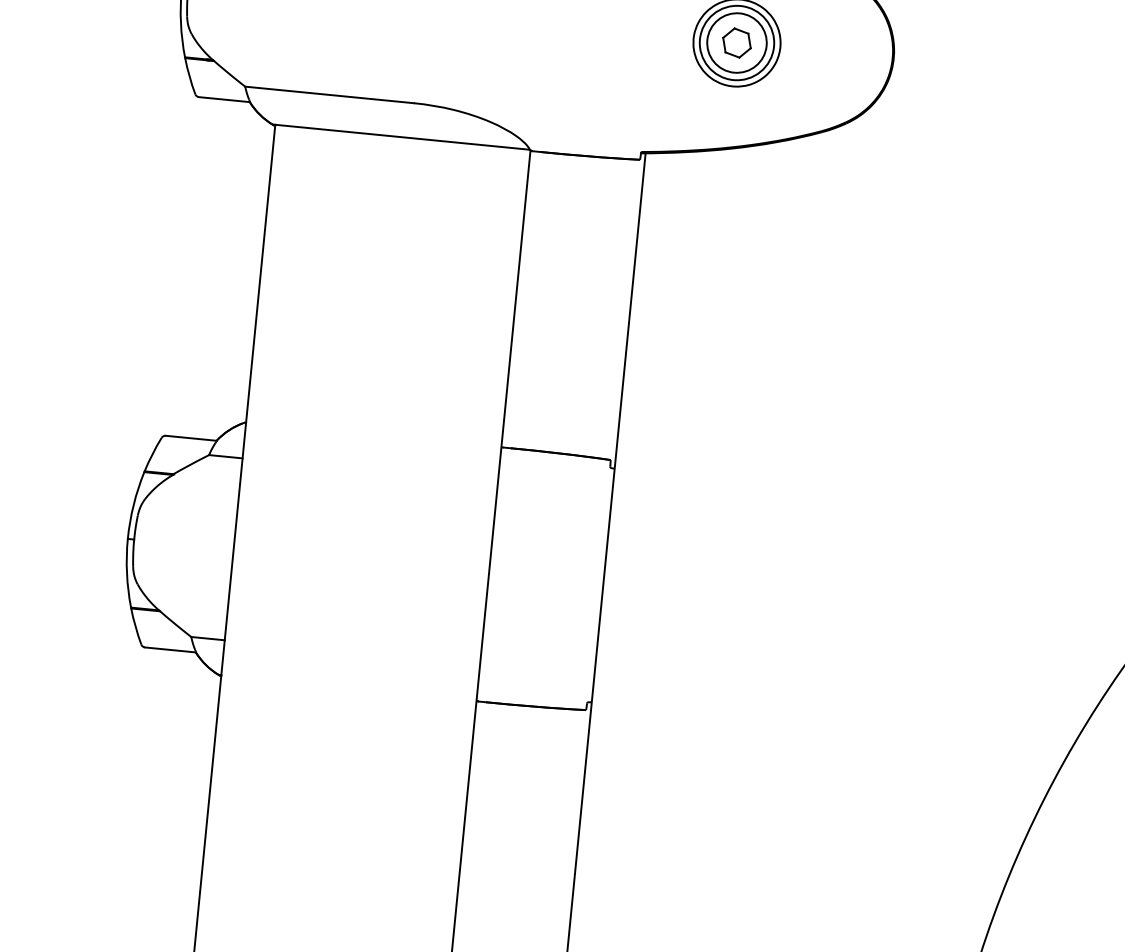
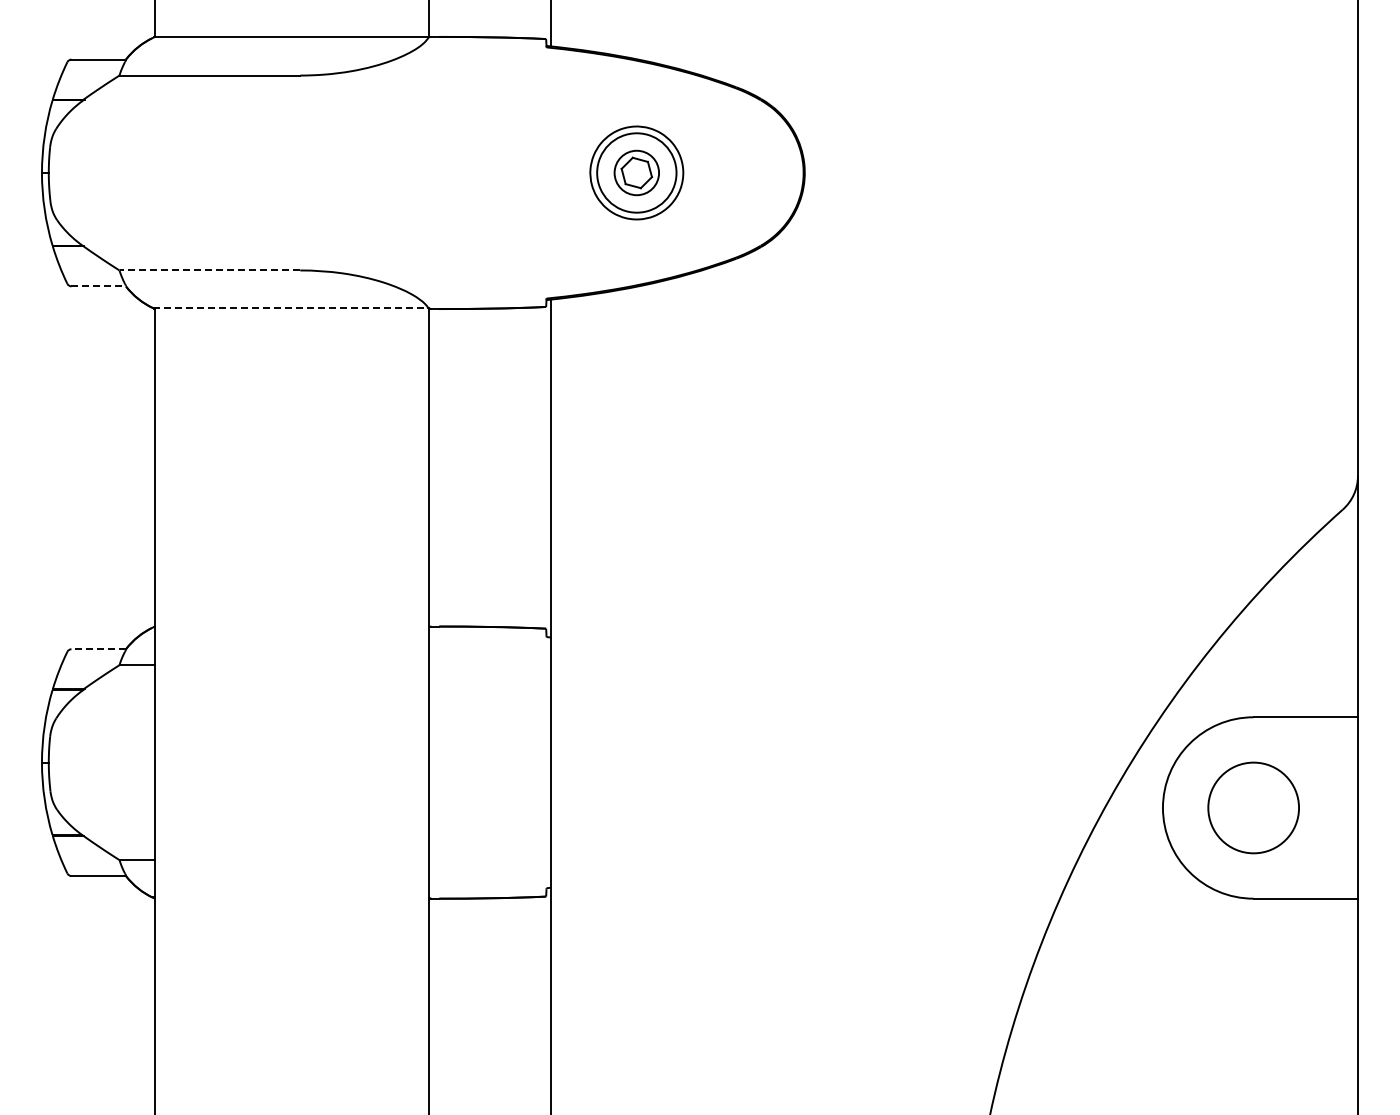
circle: (736, 42) -> (636, 172), size x0.7
line: (329, 94) -> (209, 270), solid -> dashed
line: (225, 99) -> (99, 286), solid -> dashed
line: (401, 136) -> (290, 307), solid -> dashed
line: (190, 438) -> (98, 649), solid -> dashed

